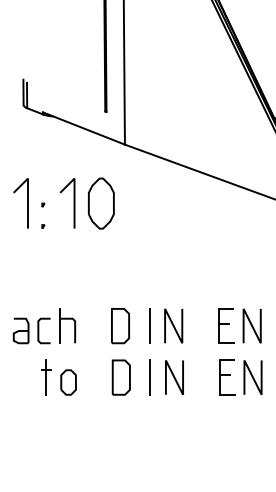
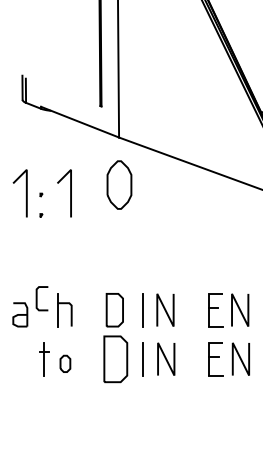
part: (101, 203) -> (119, 184), moved
curve: (39, 330) -> (37, 298), moved
part: (120, 377) -> (114, 359), size x1.4
part: (68, 382) -> (65, 363), size x0.7

